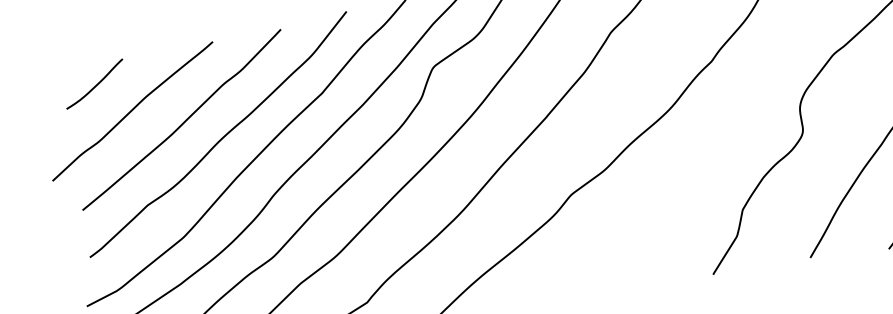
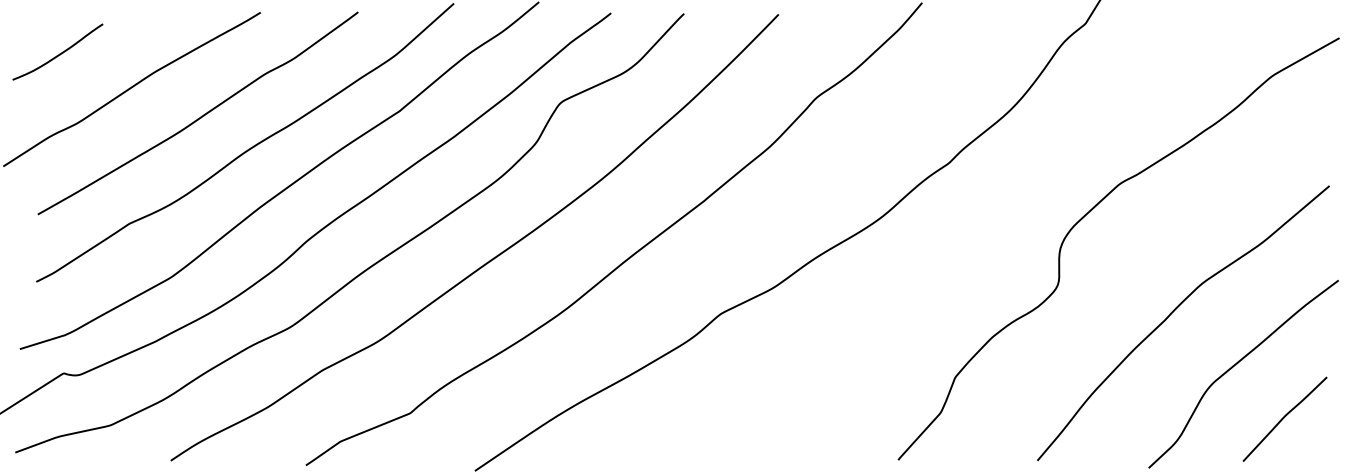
curve: (96, 84) -> (59, 53), moved

